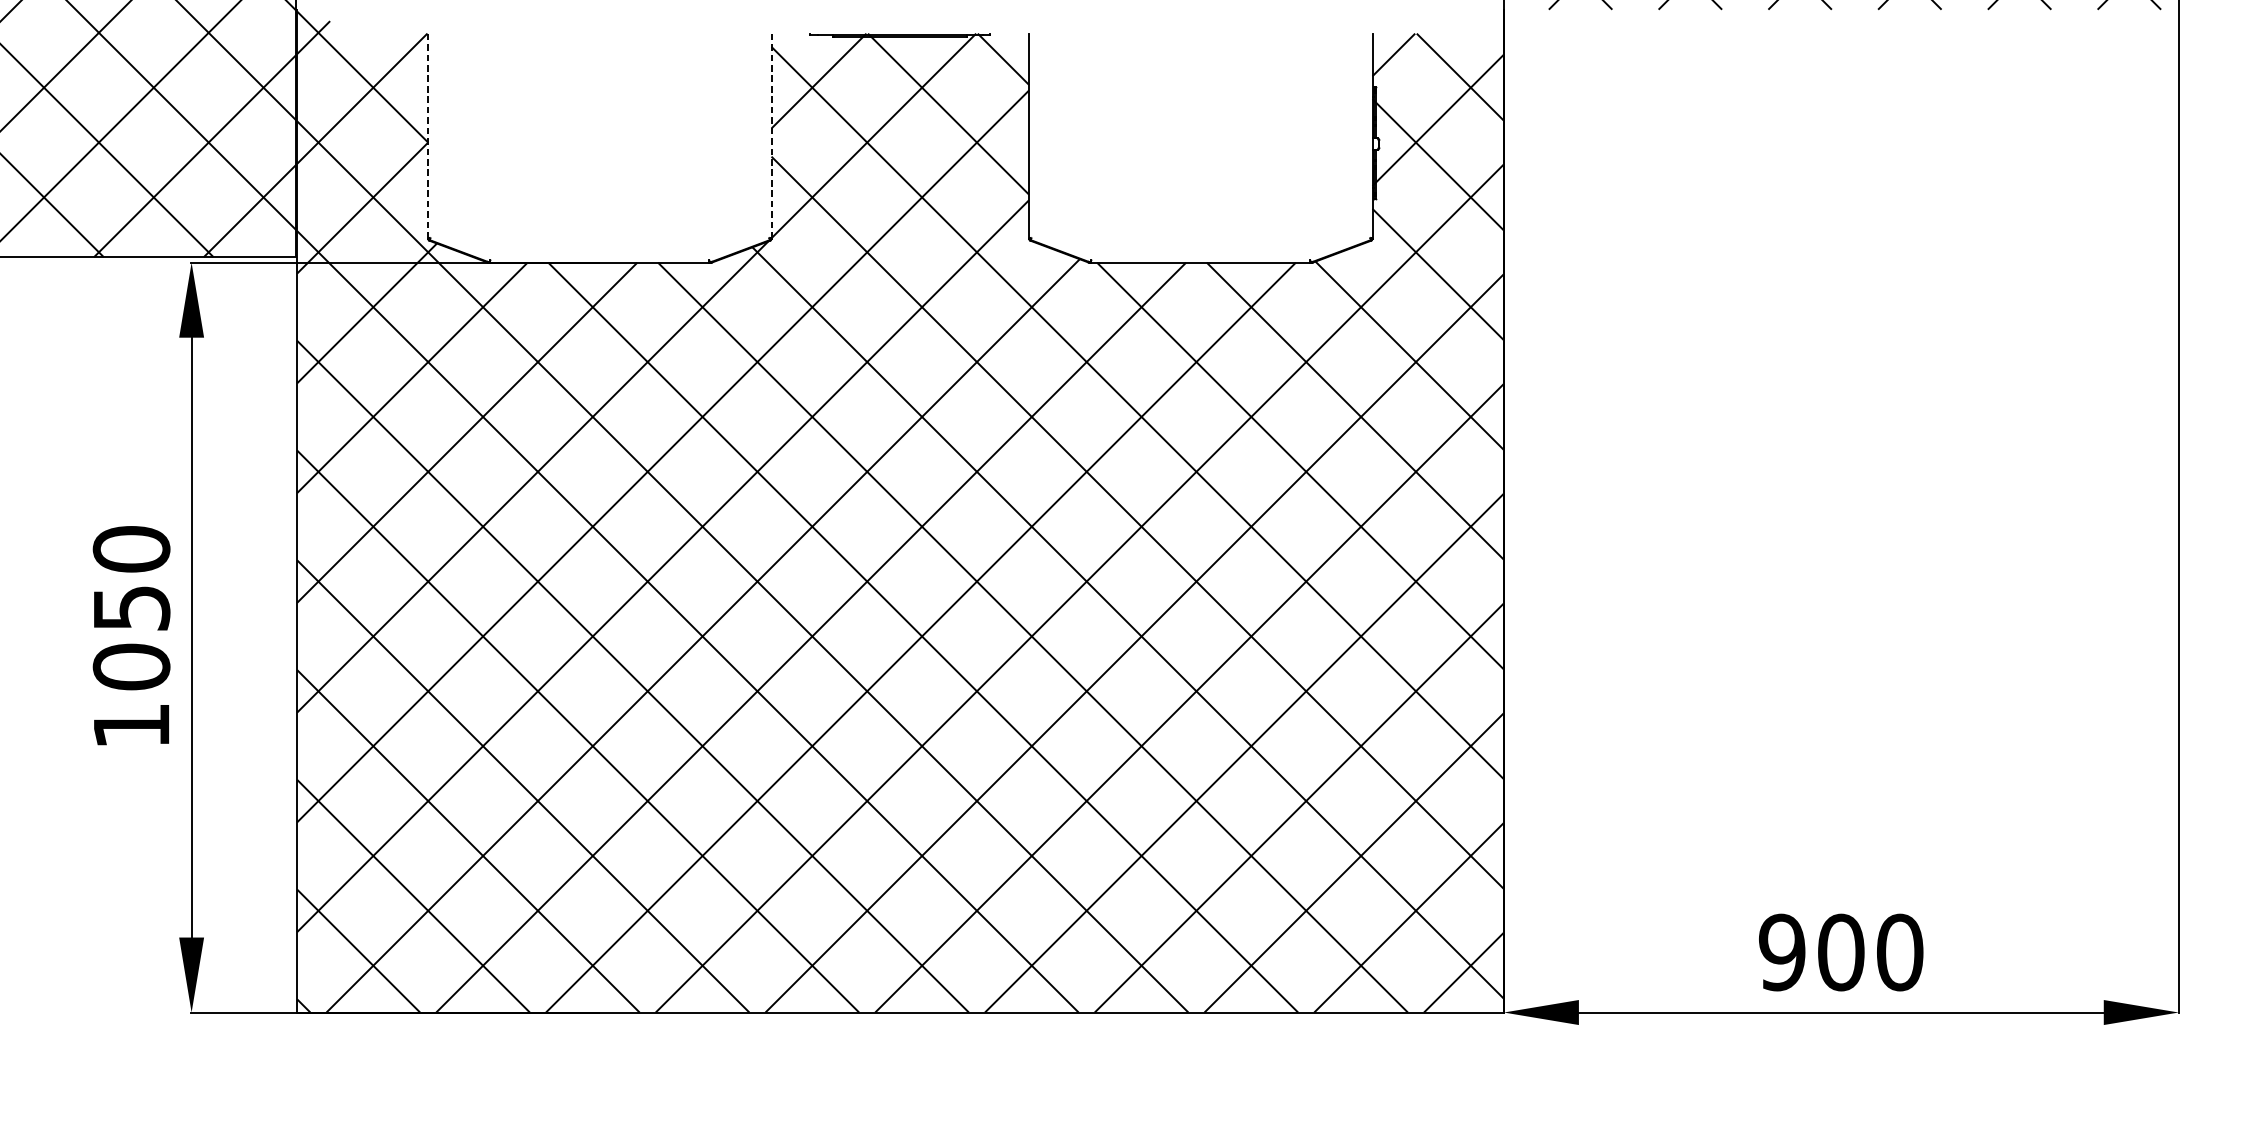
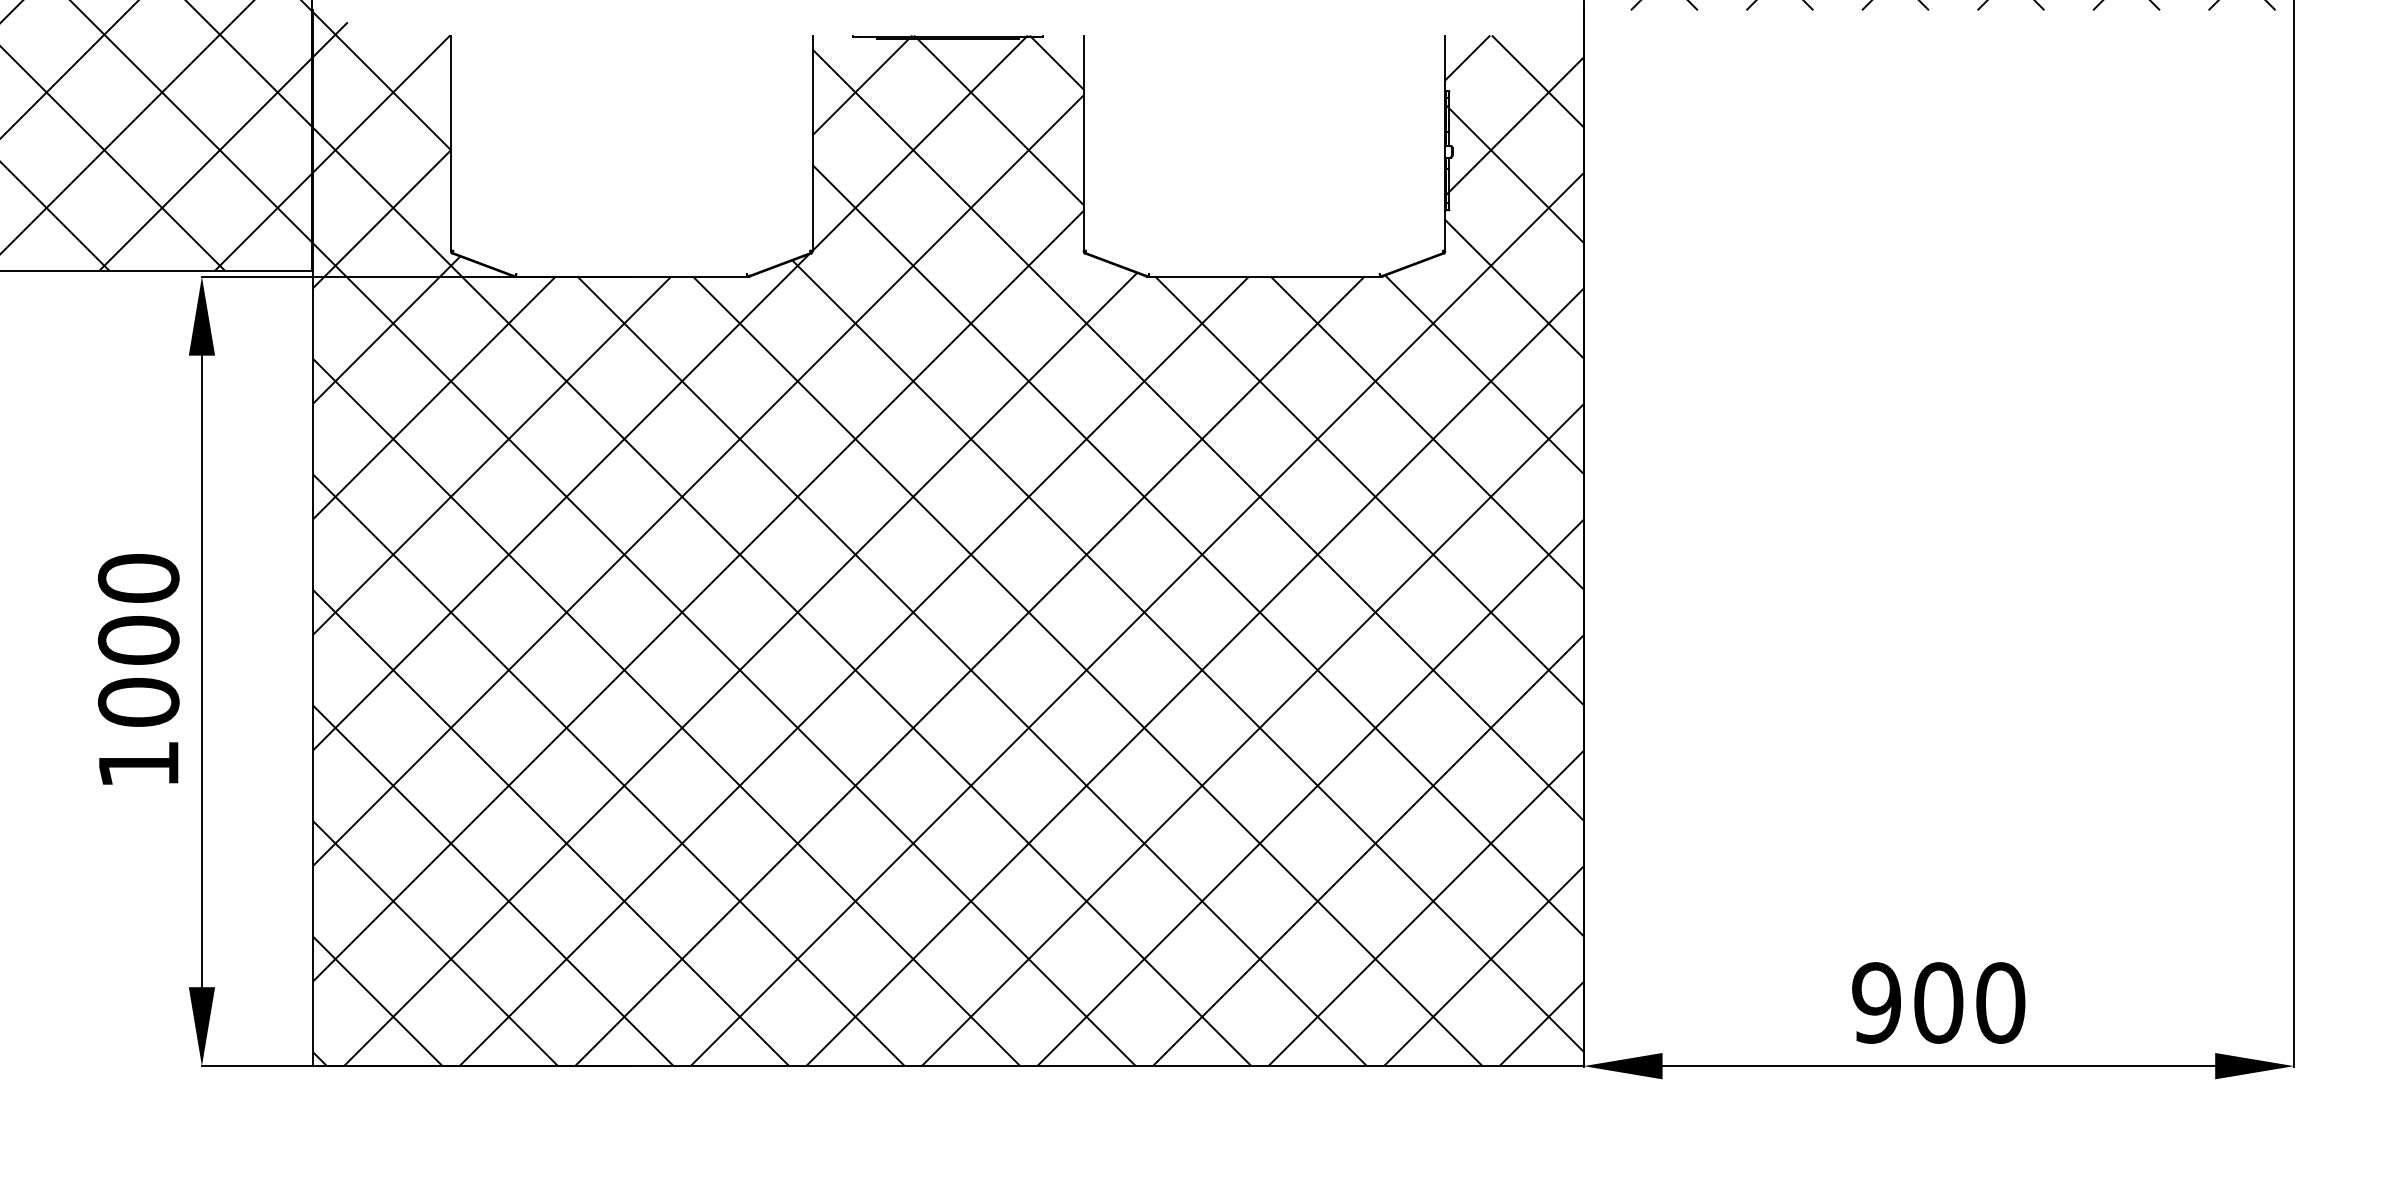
line: (427, 136) -> (450, 143), dashed -> solid
line: (771, 136) -> (812, 143), dashed -> solid
text: (131, 608) -> (138, 640), 1050 -> 1000

